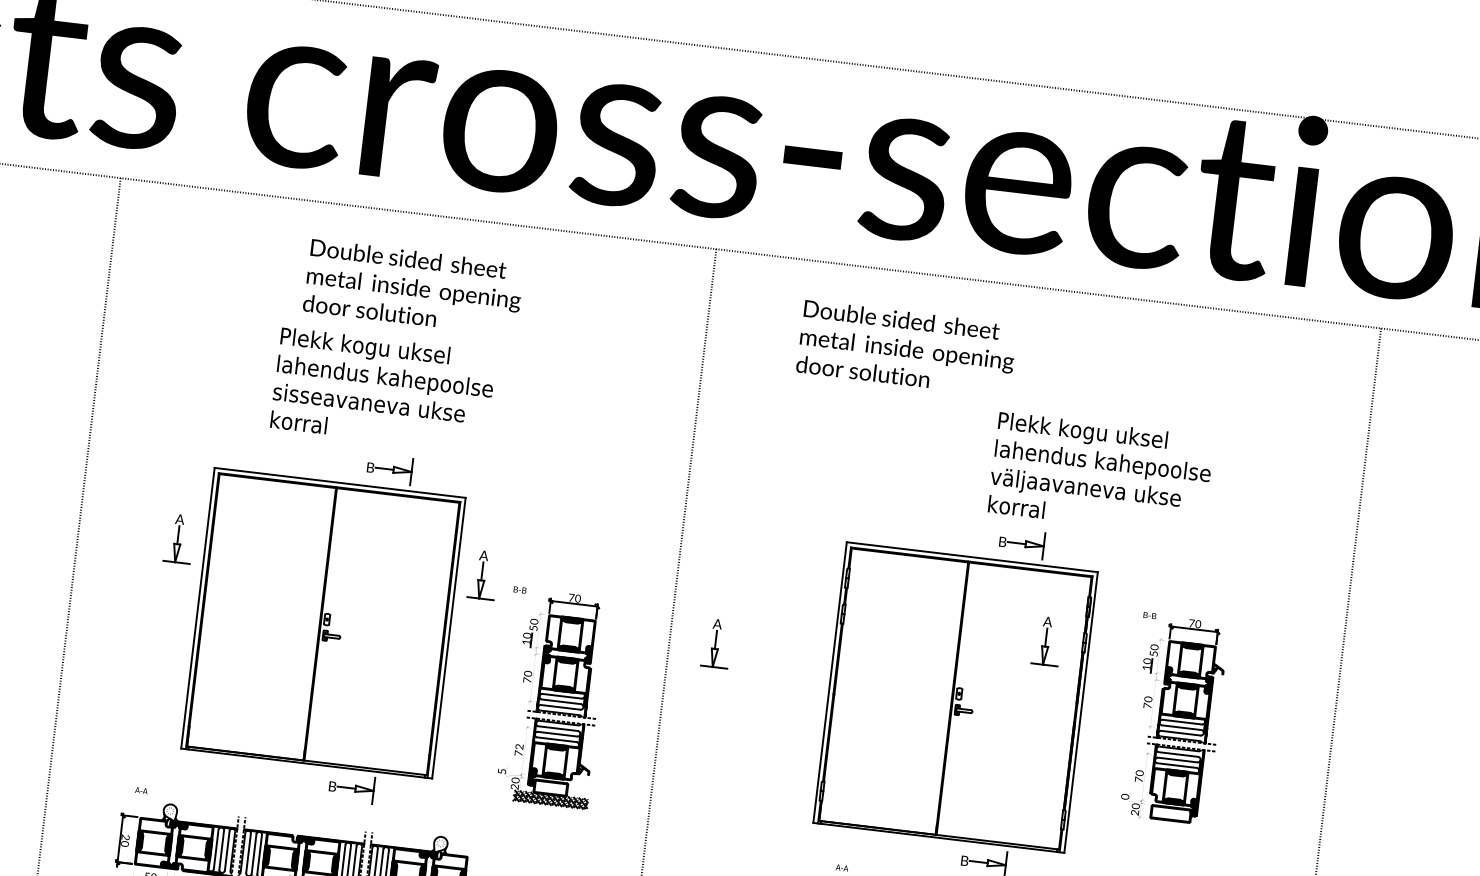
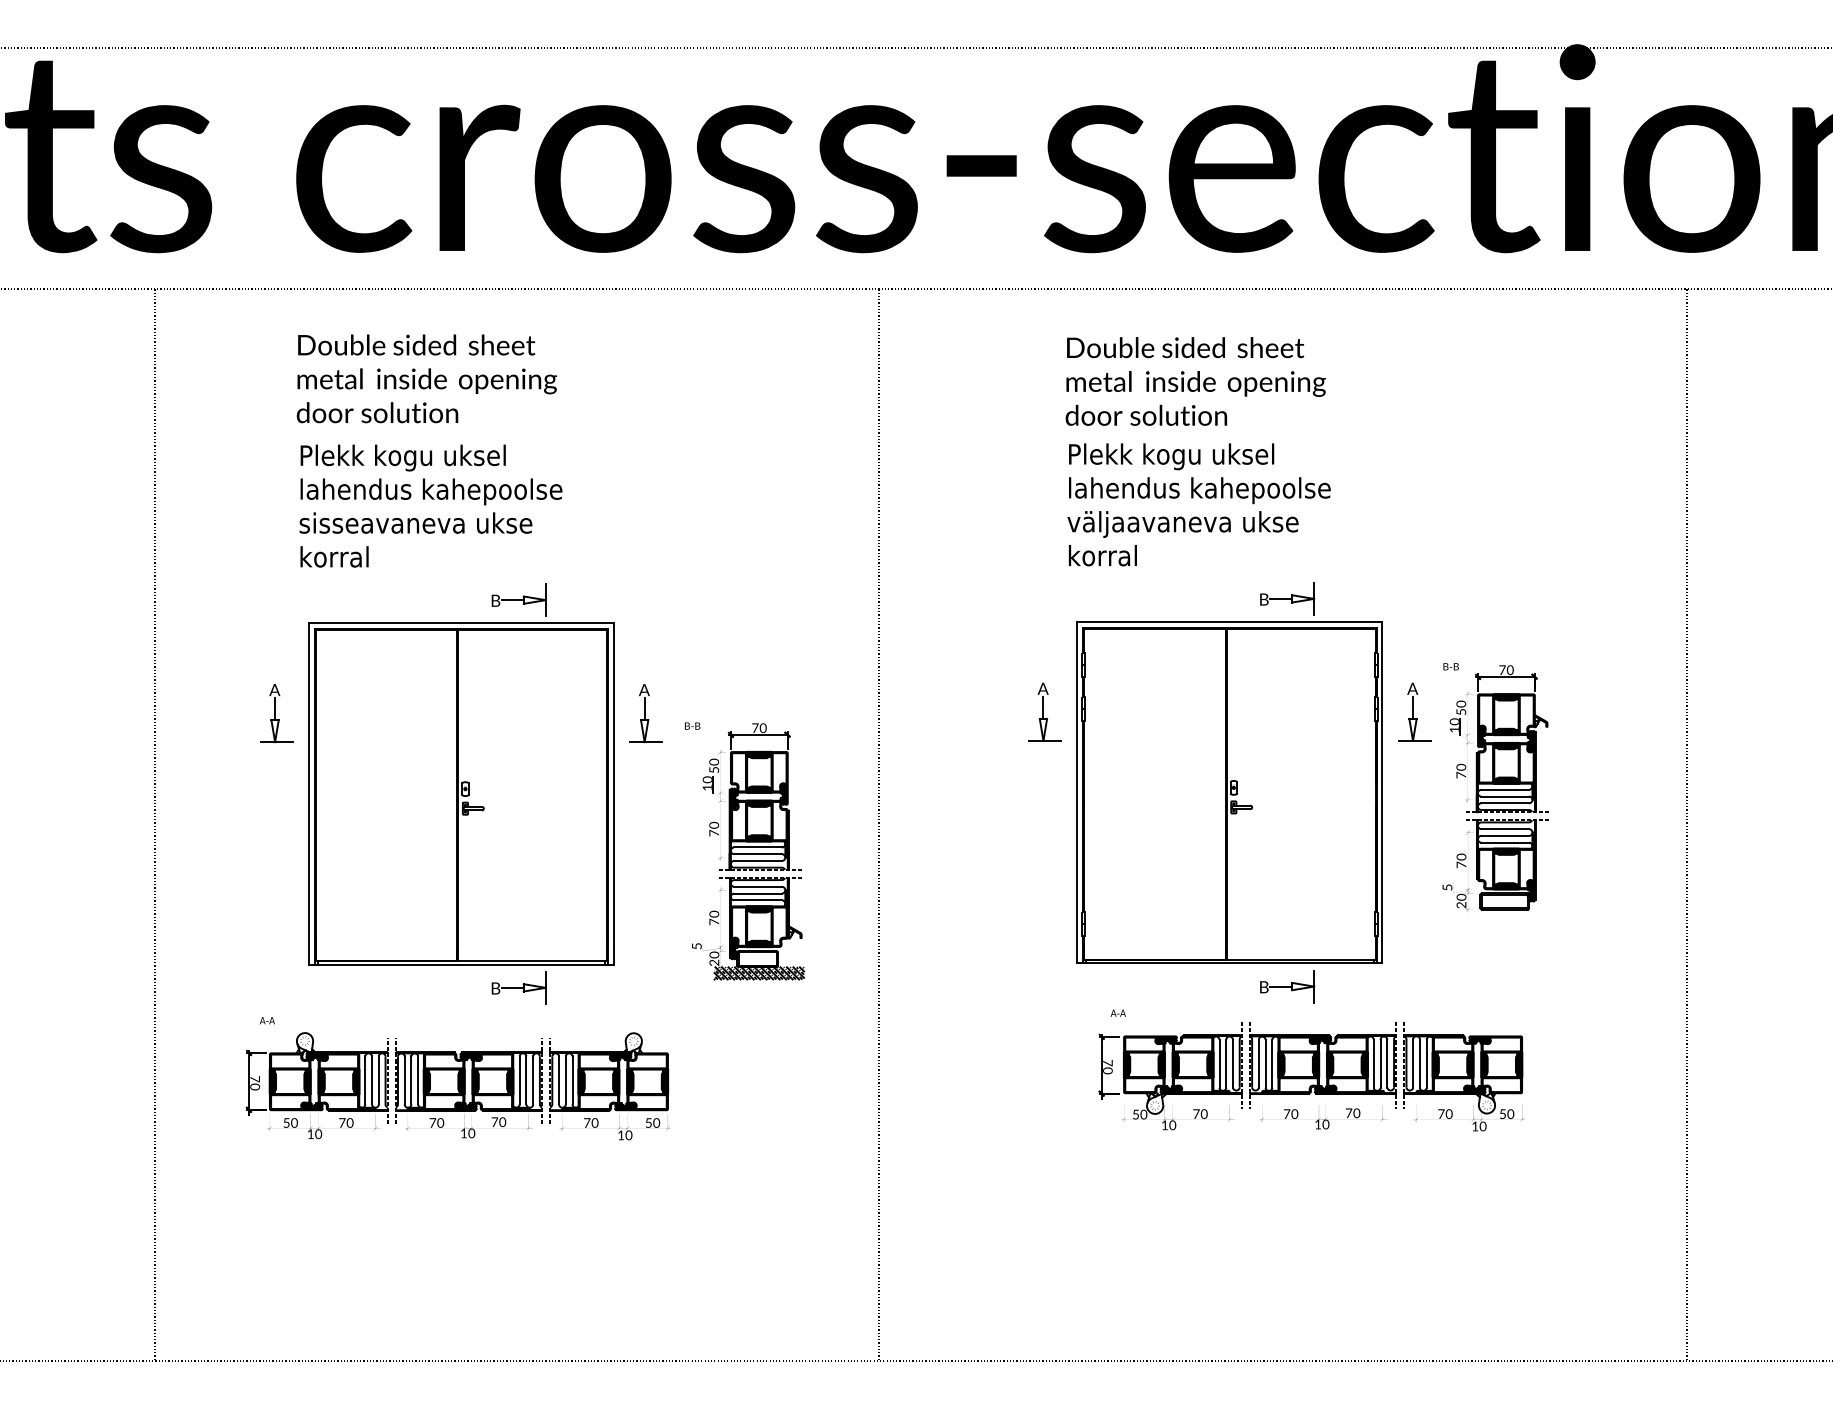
text: (413, 287) -> (426, 378), moved
text: (906, 348) -> (1195, 381), moved
text: (382, 389) -> (430, 505), moved
text: (1100, 474) -> (1198, 504), moved
part: (1047, 640) -> (1414, 711), moved
part: (716, 642) -> (1044, 711), moved
text: (520, 746) -> (715, 913), 72 -> 70
text: (1125, 796) -> (1447, 887), 0 -> 5
text: (125, 836) -> (254, 1078), 20 -> 70

